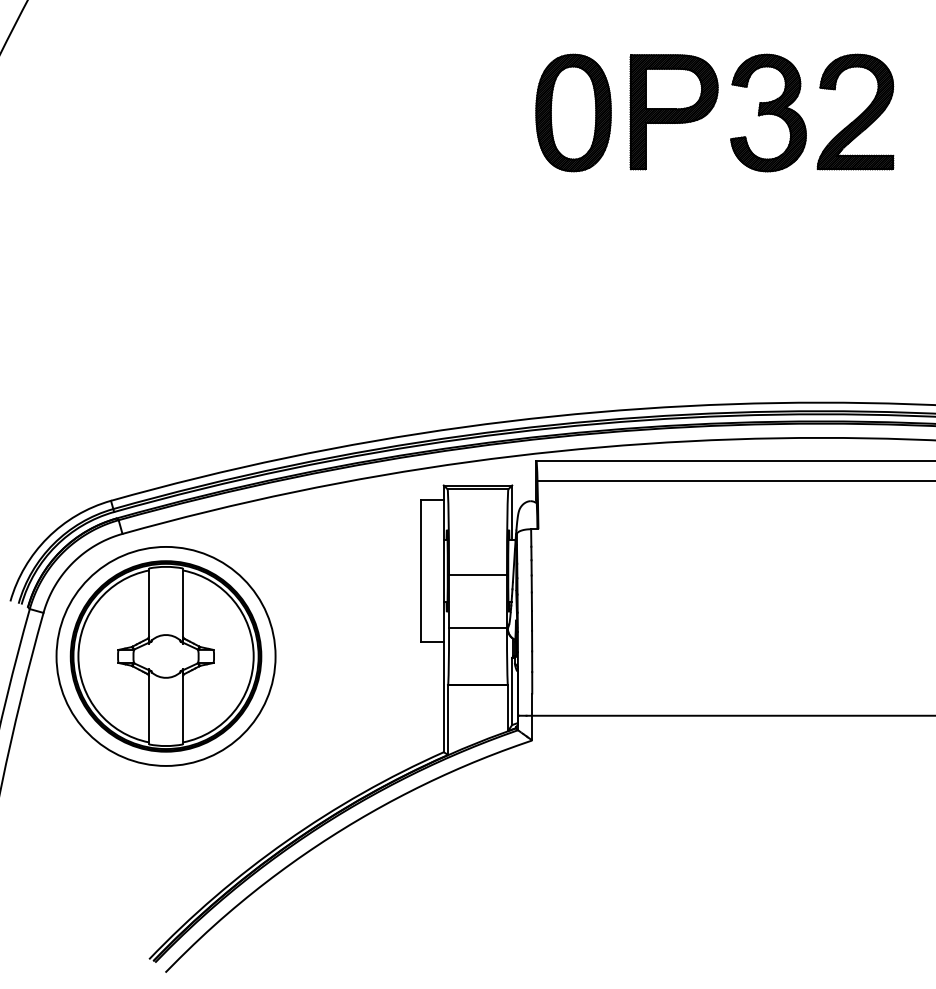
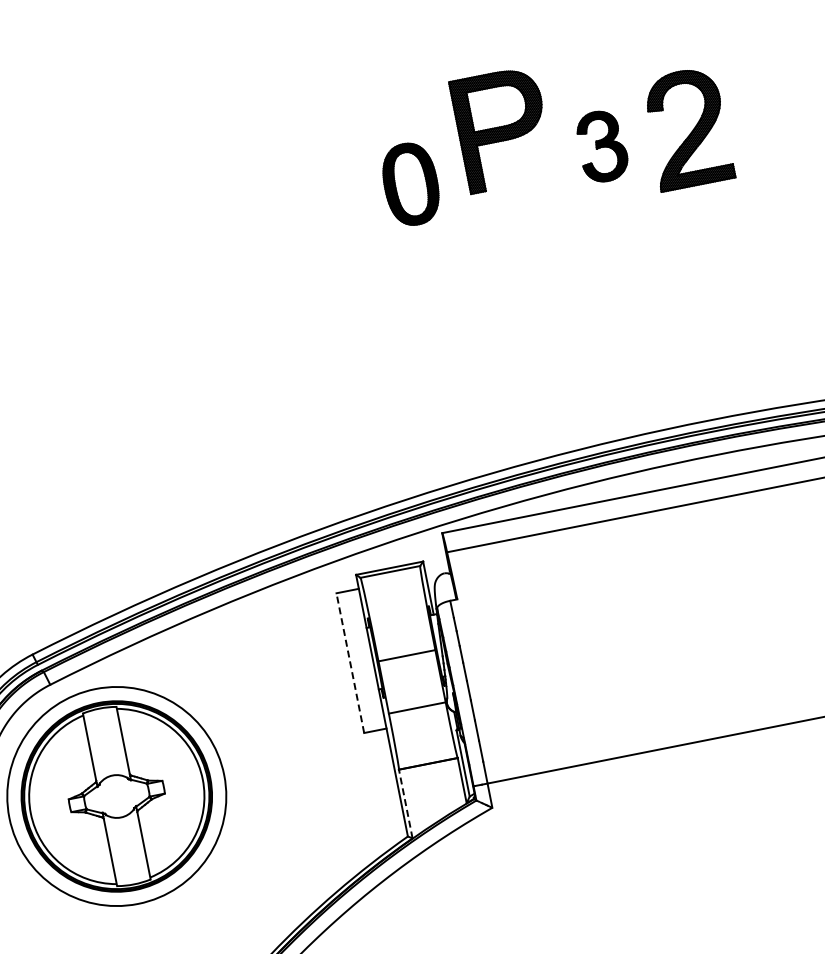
part: (573, 112) -> (410, 183), size x0.7
part: (673, 112) -> (502, 130), moved
part: (768, 112) -> (602, 145), size x0.6
line: (421, 570) -> (350, 662), solid -> dashed
line: (448, 719) -> (406, 803), solid -> dashed

